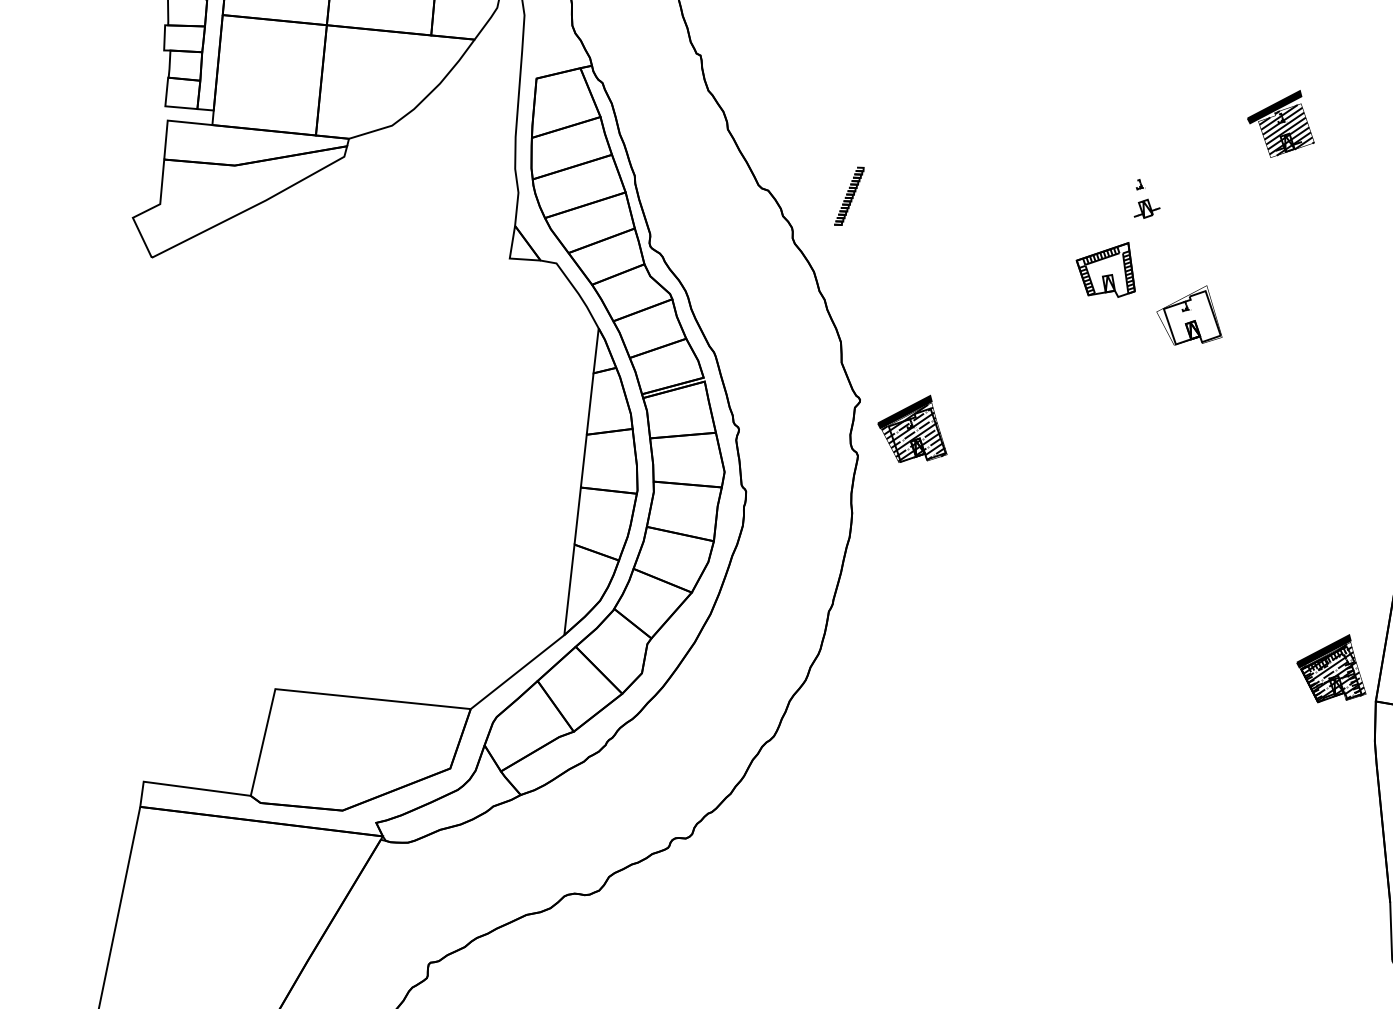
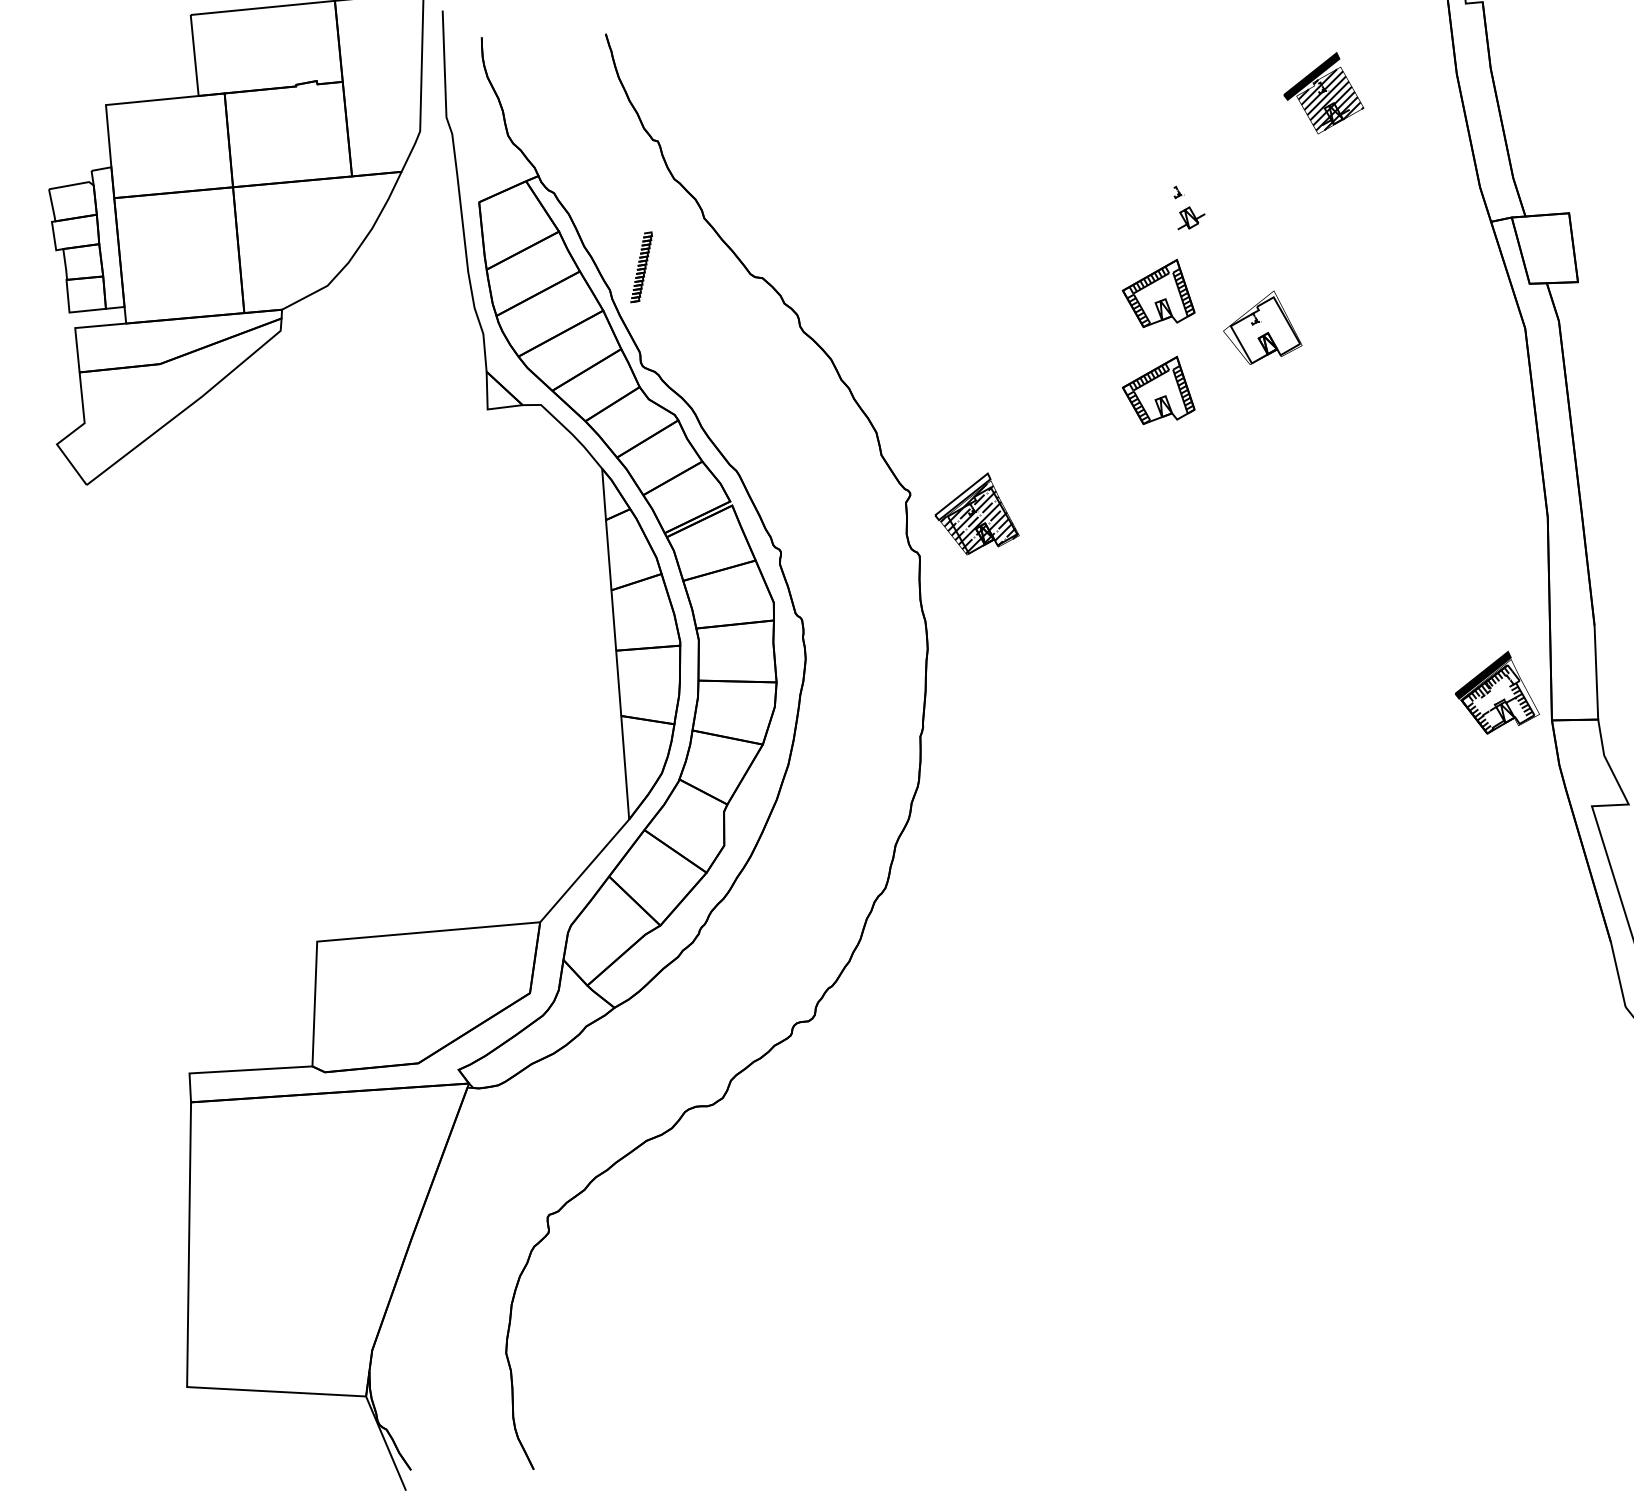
part: (849, 196) -> (641, 267), moved
part: (1091, 351) -> (1158, 389), added
fill: (904, 411) -> (962, 496), removed
hatch: (1334, 673) -> (1499, 697), removed

